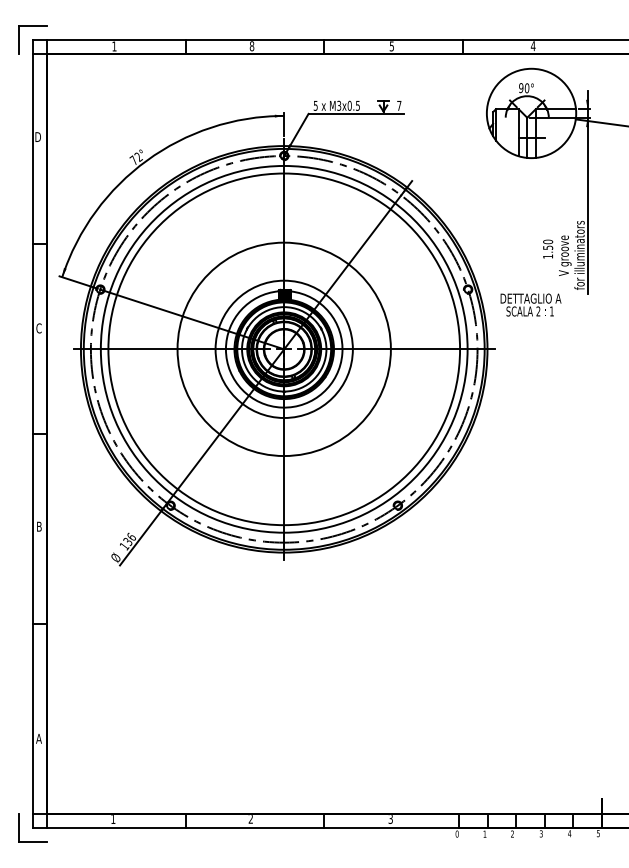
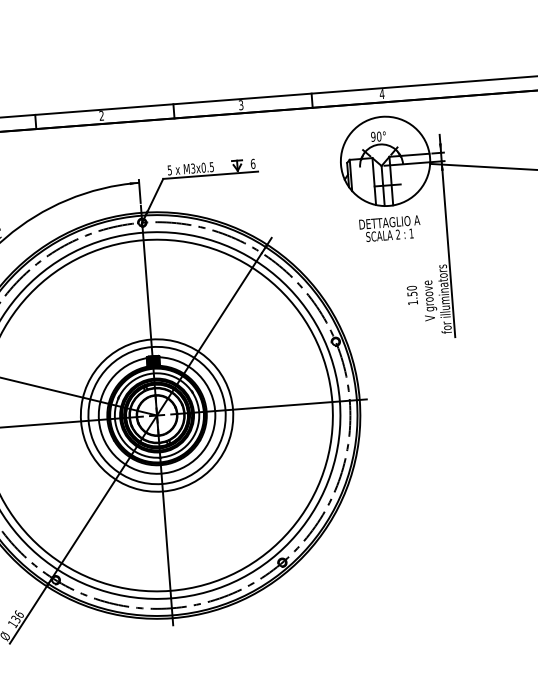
text: (391, 45) -> (240, 104), 5 -> 3
text: (251, 46) -> (101, 116), 8 -> 2
text: (399, 105) -> (253, 163), 7 -> 6
text: (530, 304) -> (389, 228), moved
circle: (284, 349) -> (157, 415), size x0.71

